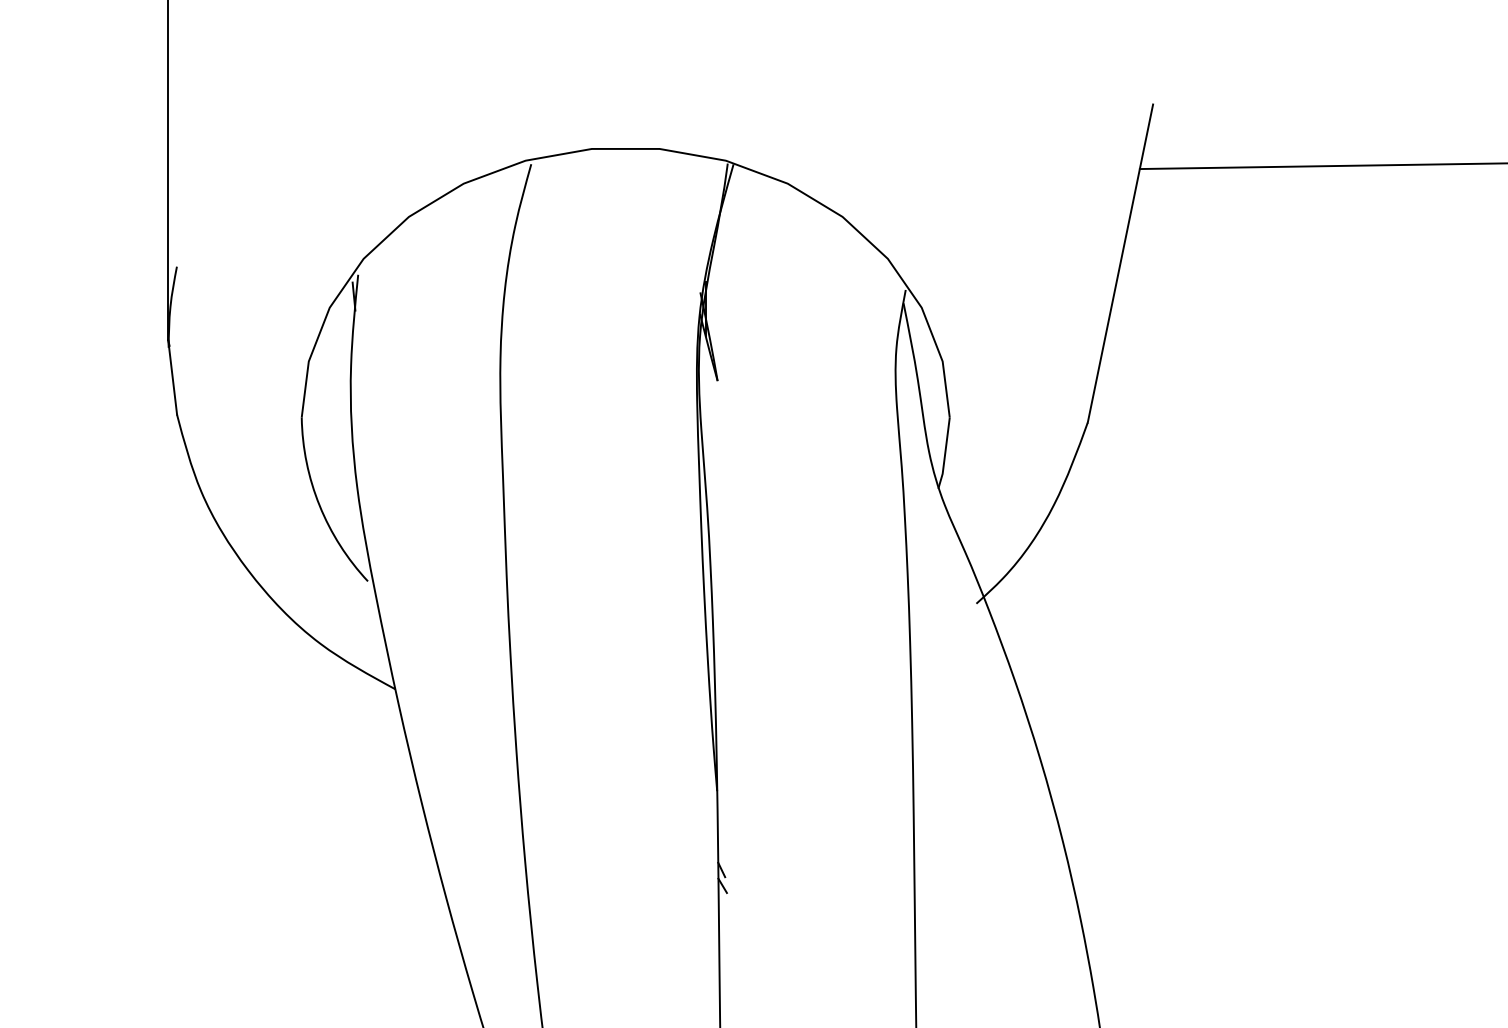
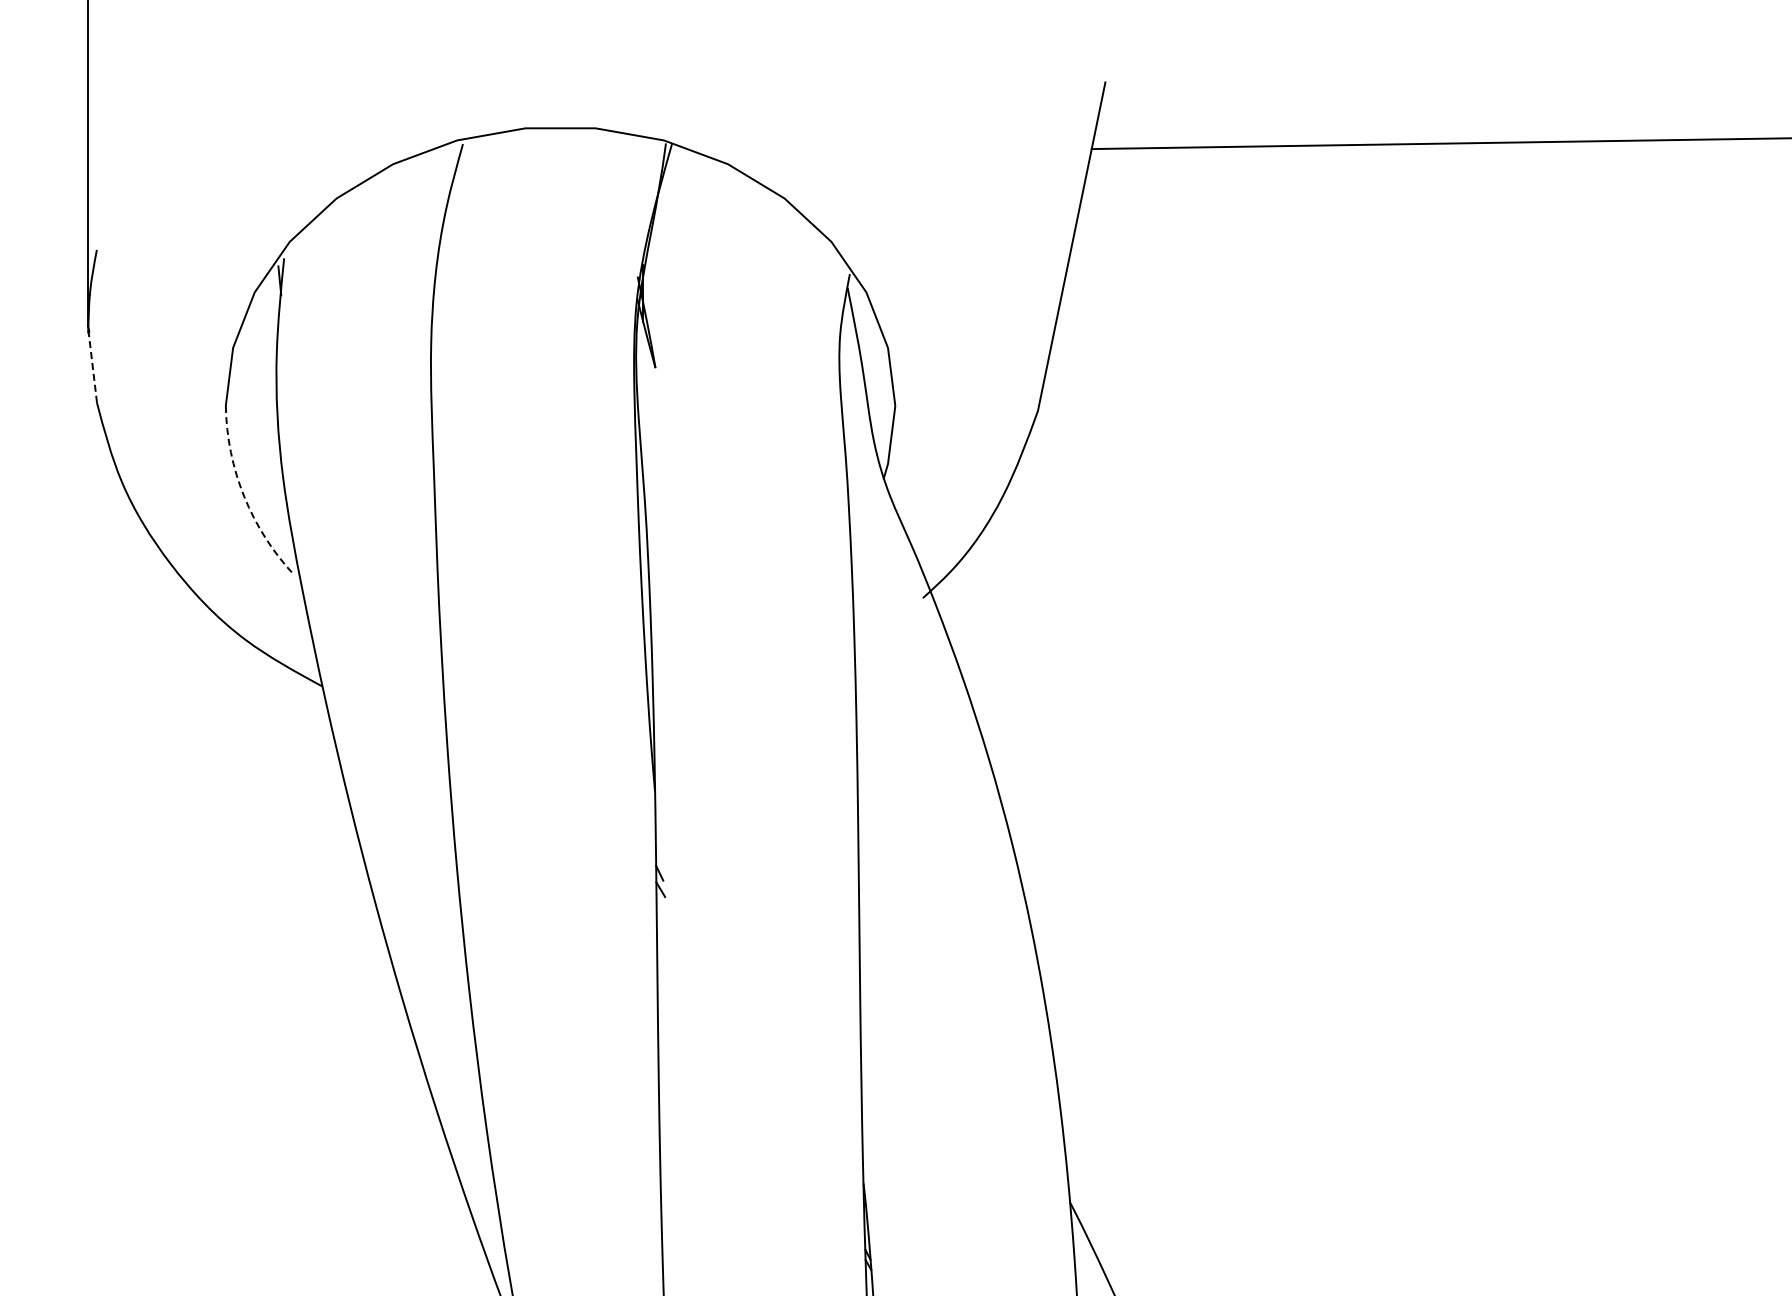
line: (172, 377) -> (92, 364), solid -> dashed
arc: (319, 505) -> (244, 496), solid -> dashed

